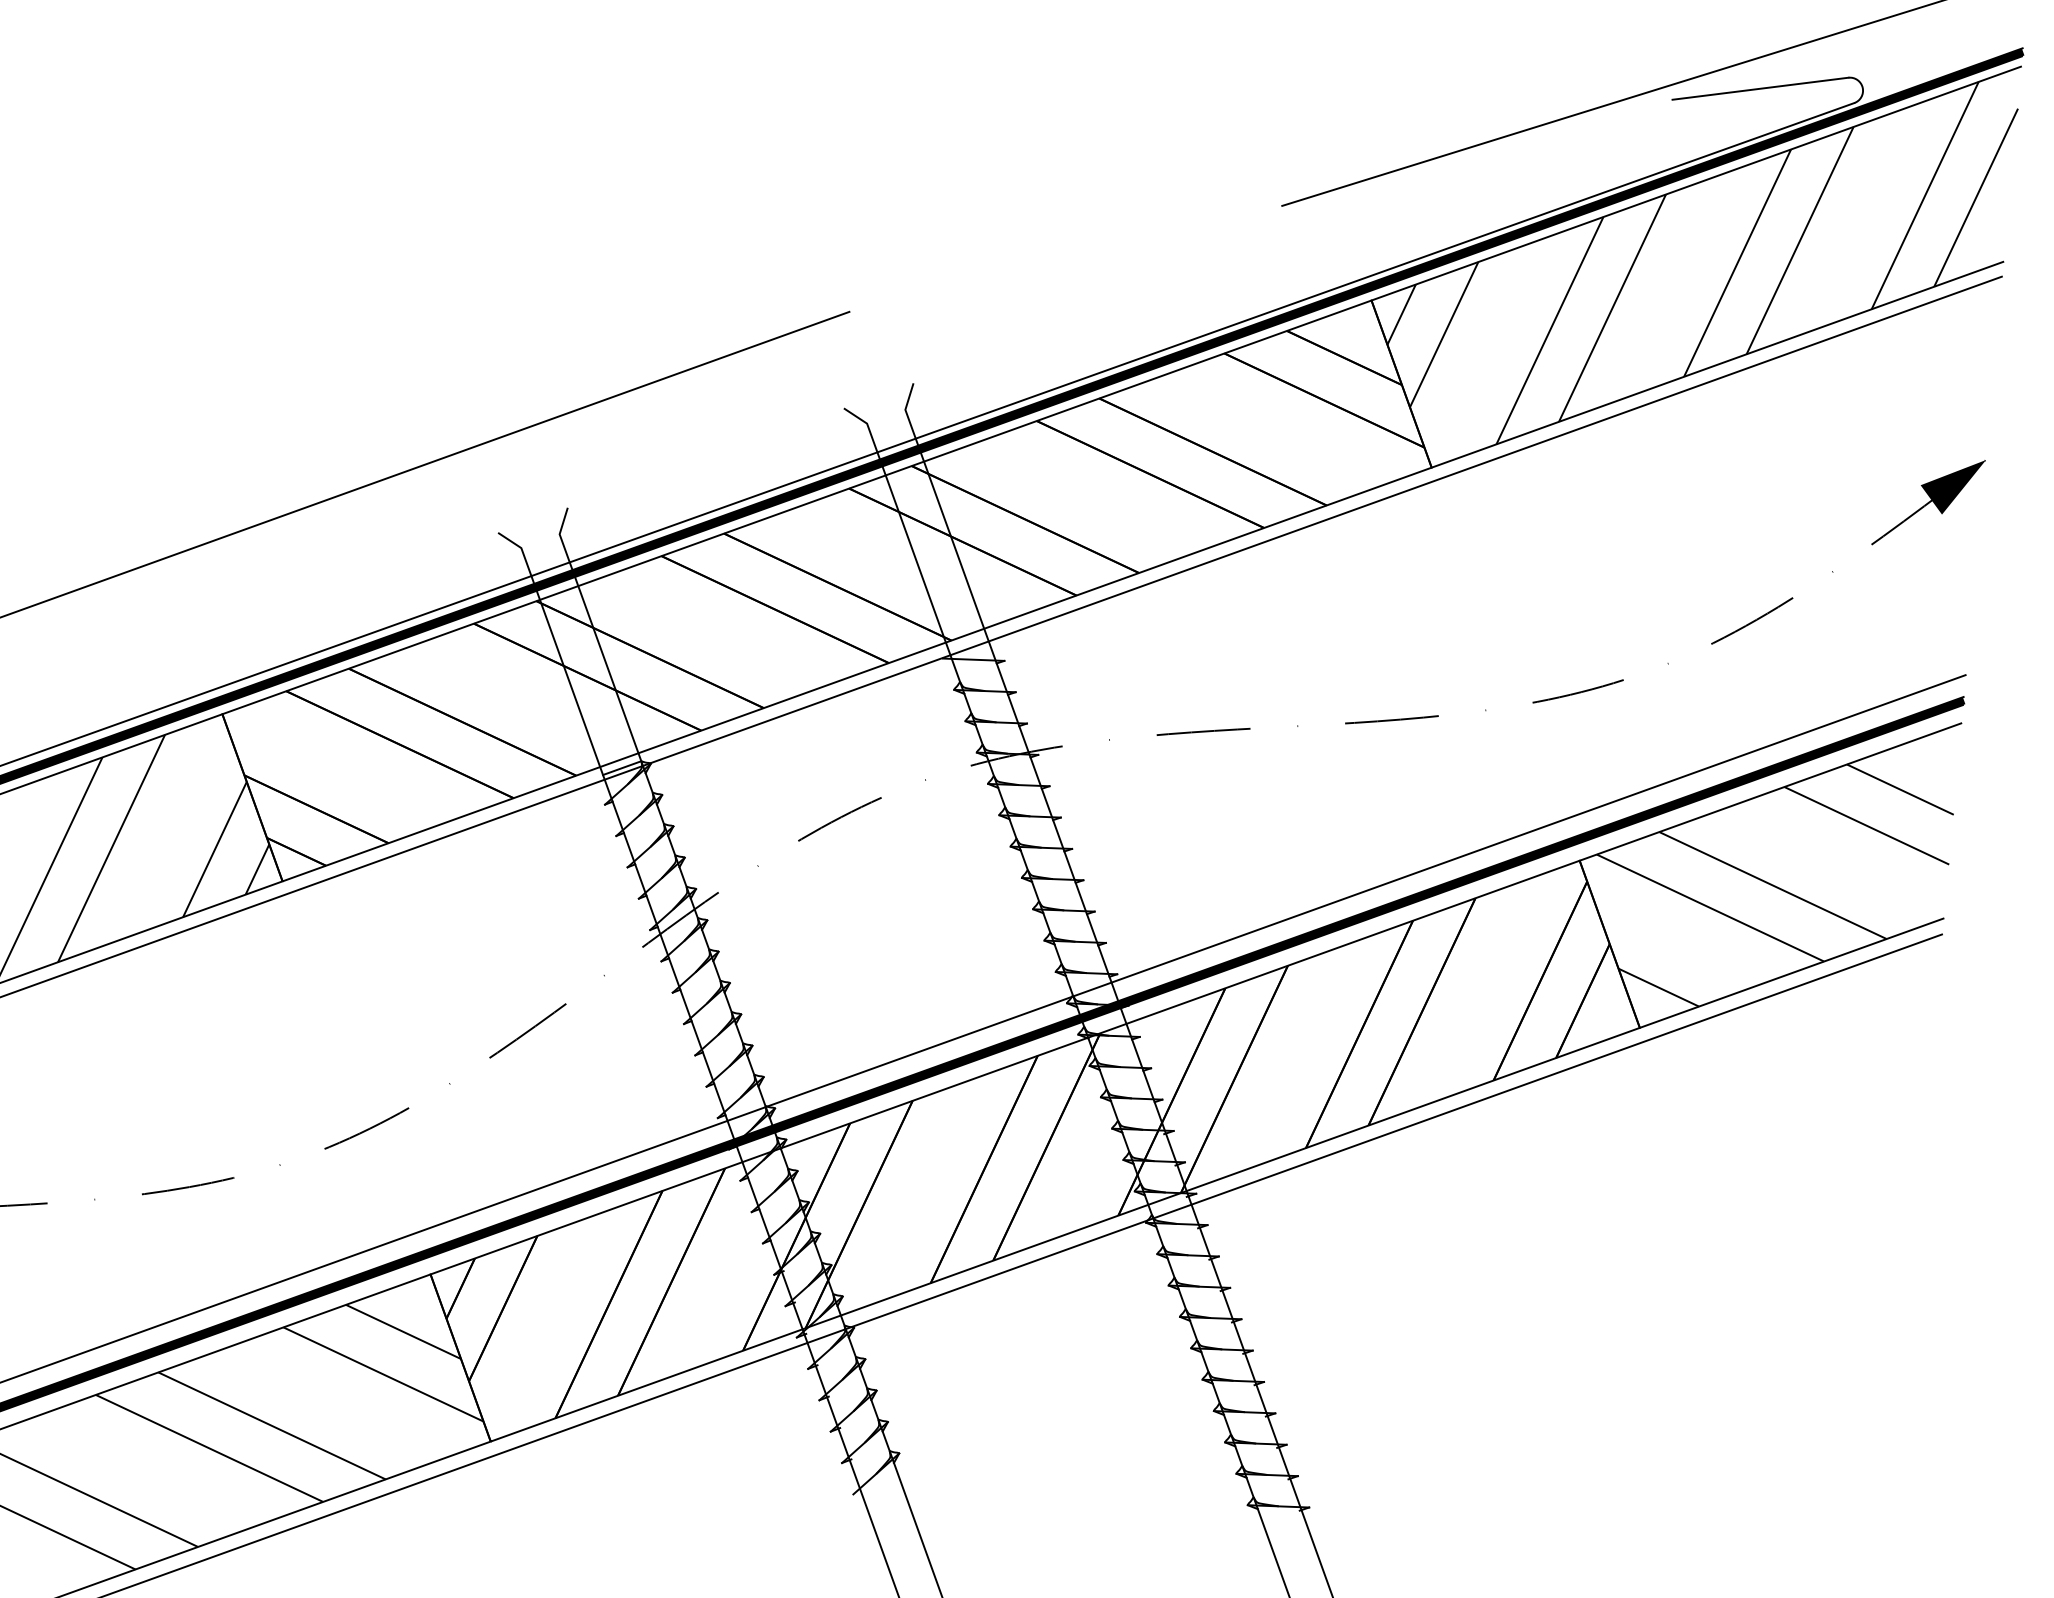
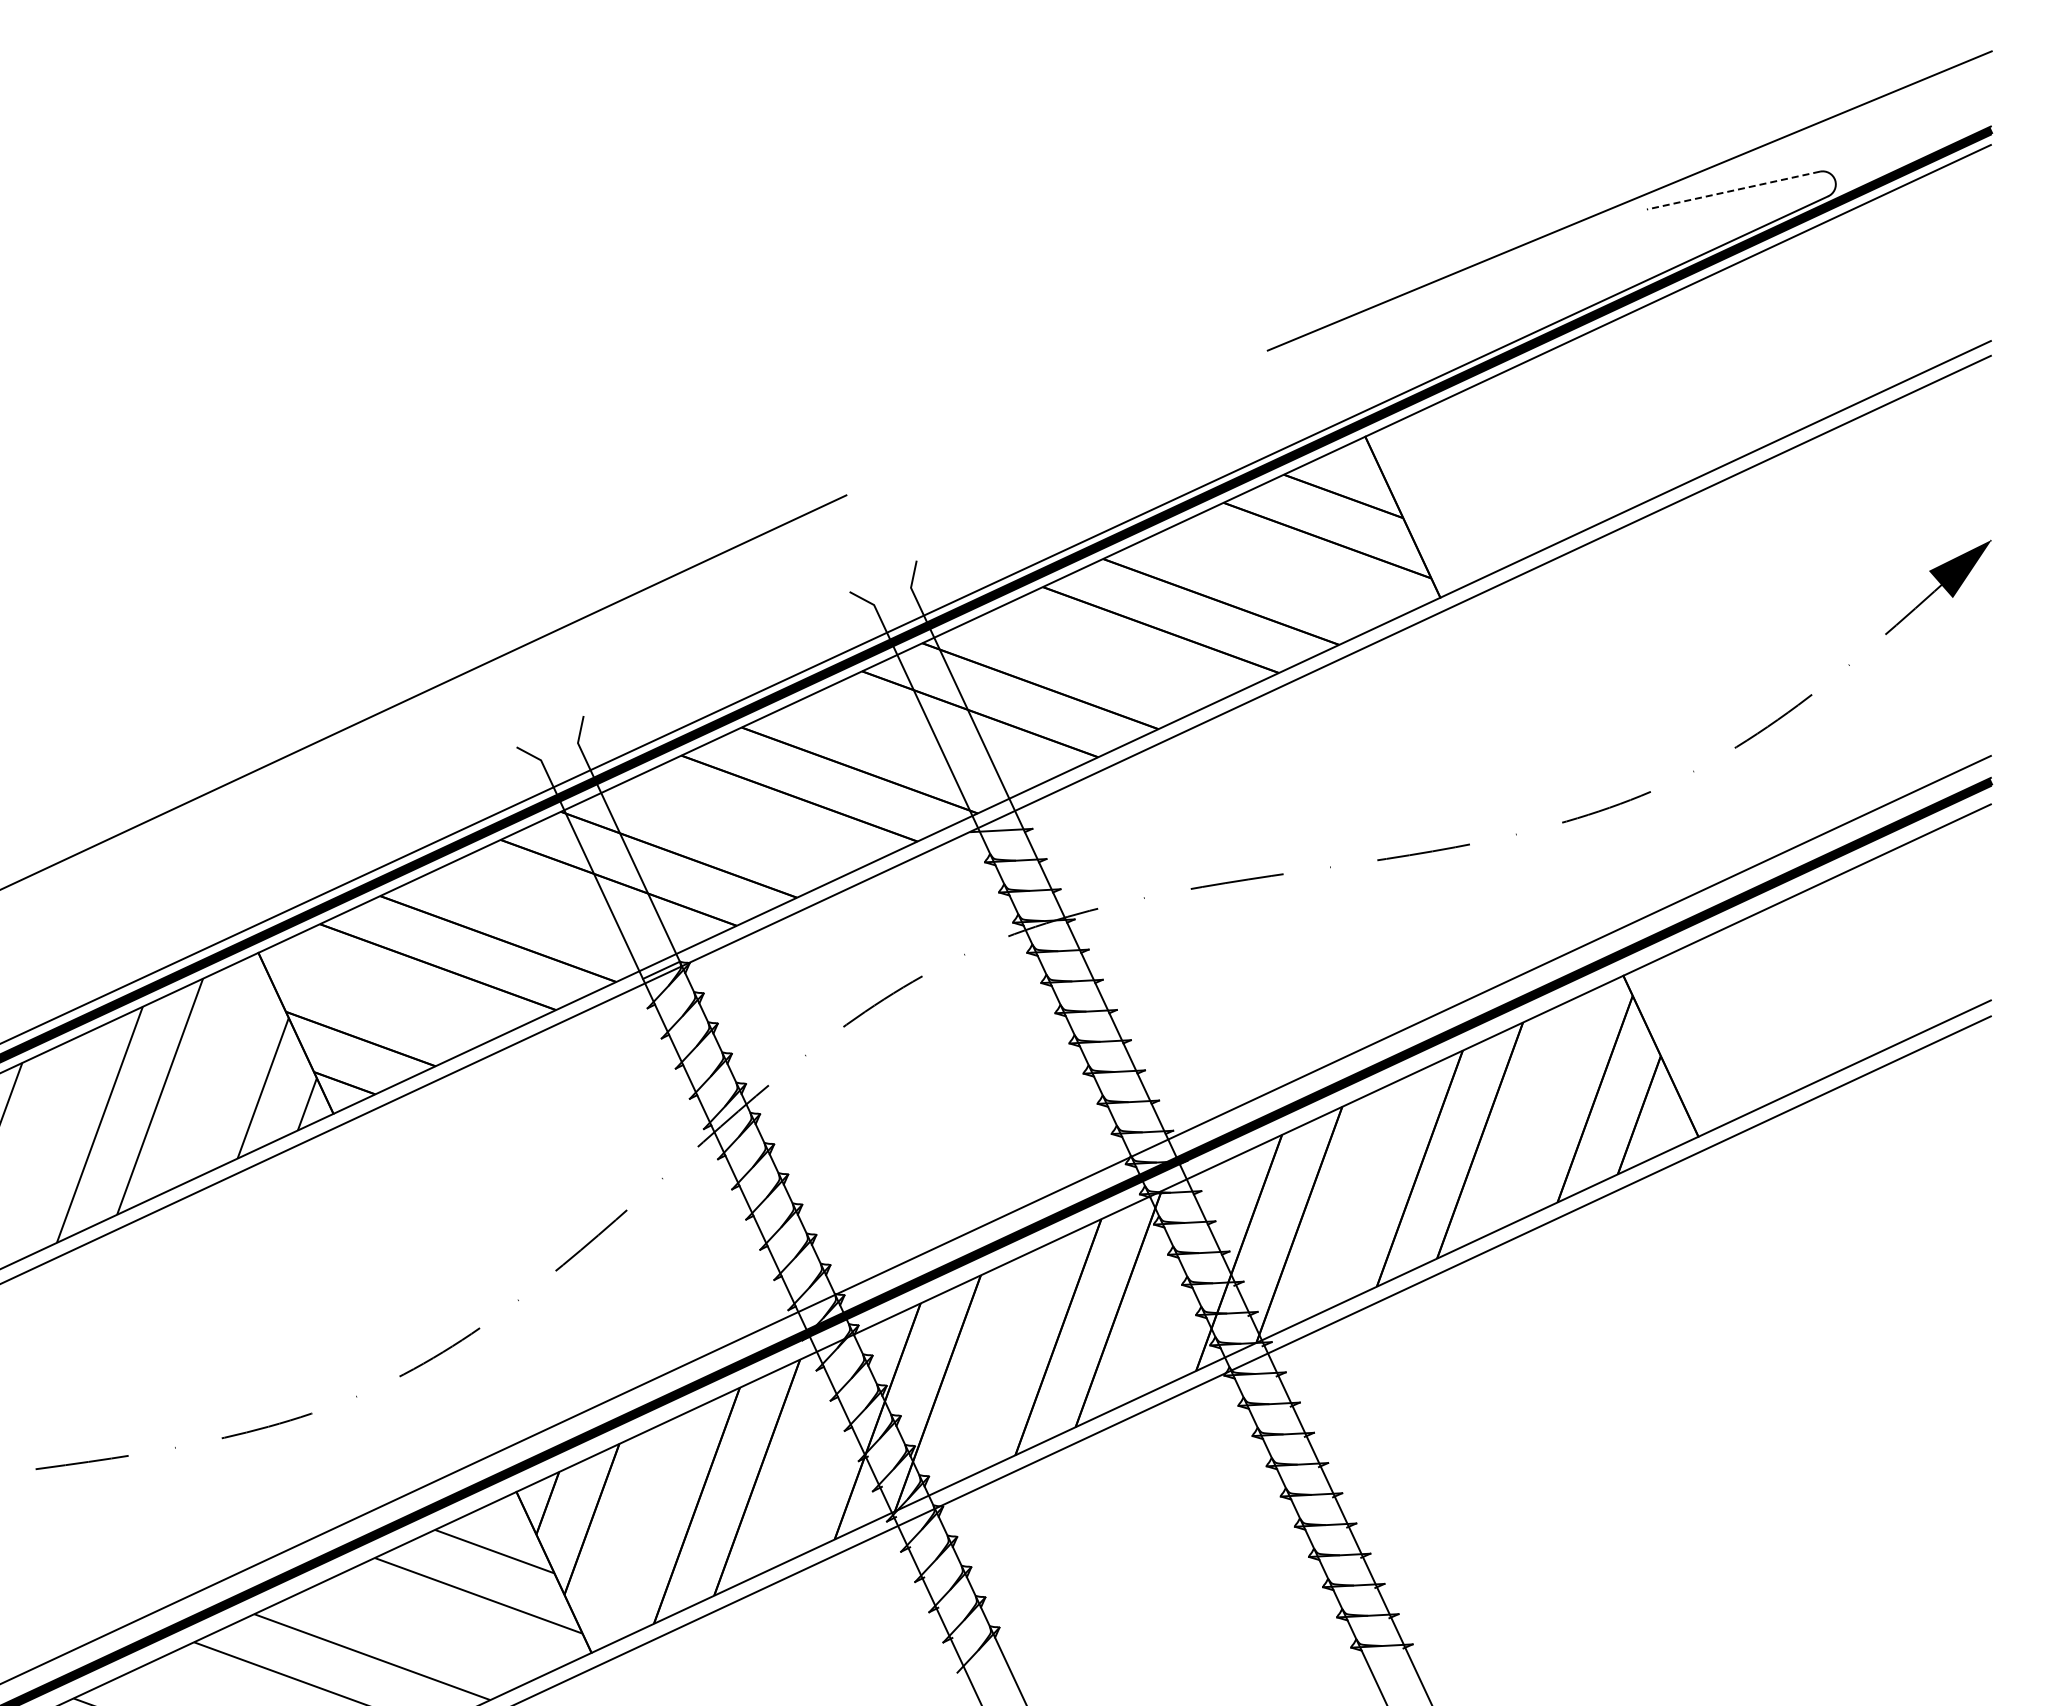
line: (1760, 88) -> (1733, 190), solid -> dashed
hatch: (1699, 259) -> (1688, 366), removed
hatch: (1770, 884) -> (1815, 982), removed

